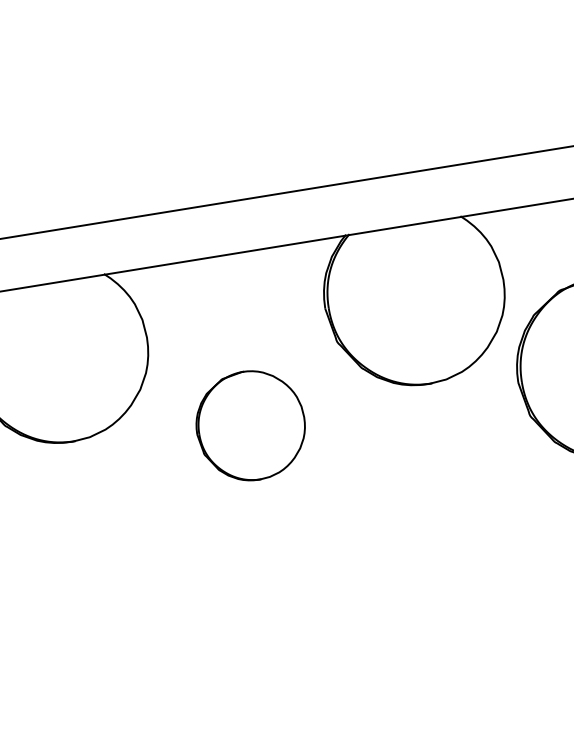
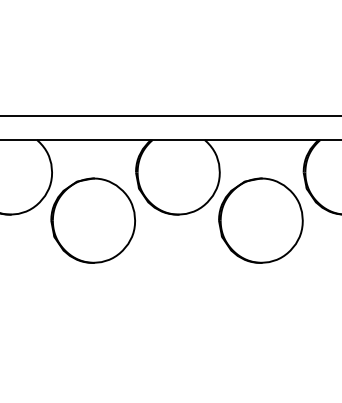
part: (249, 425) -> (92, 220), size x1.67

